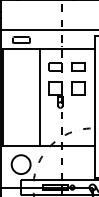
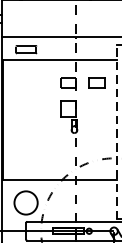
part: (78, 88) -> (96, 109), removed
line: (39, 97) -> (48, 120), removed
line: (94, 107) -> (116, 132), solid -> dashed

